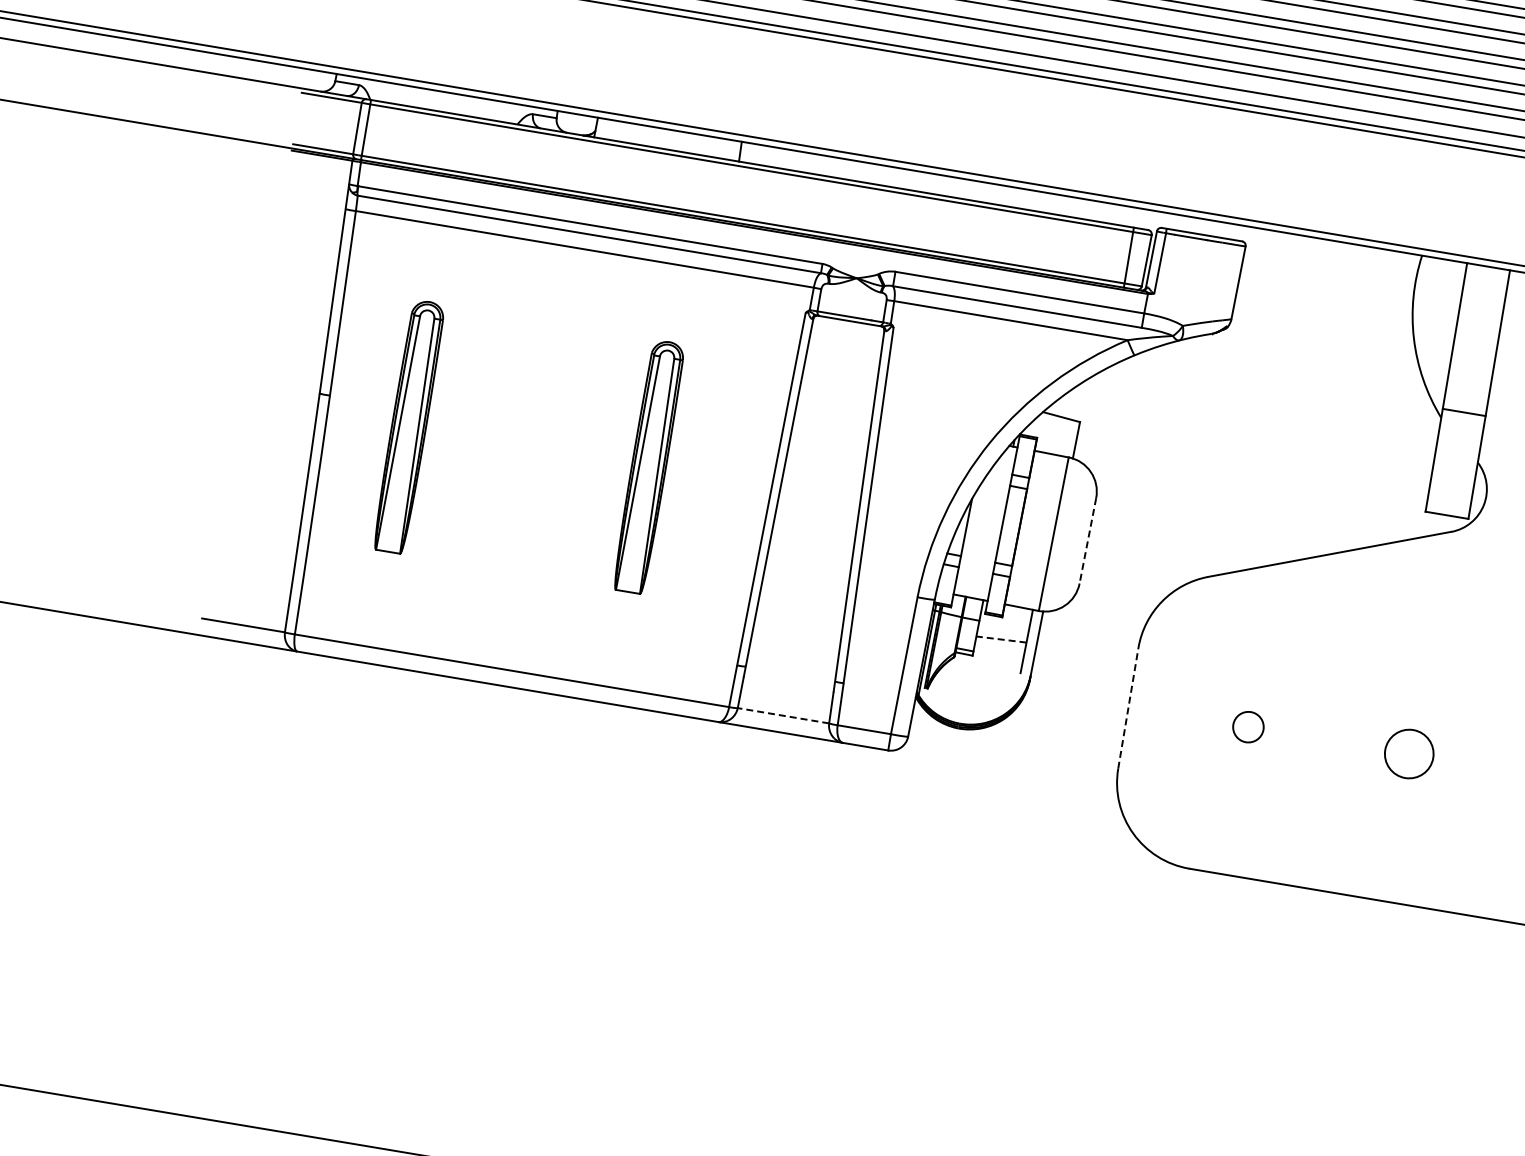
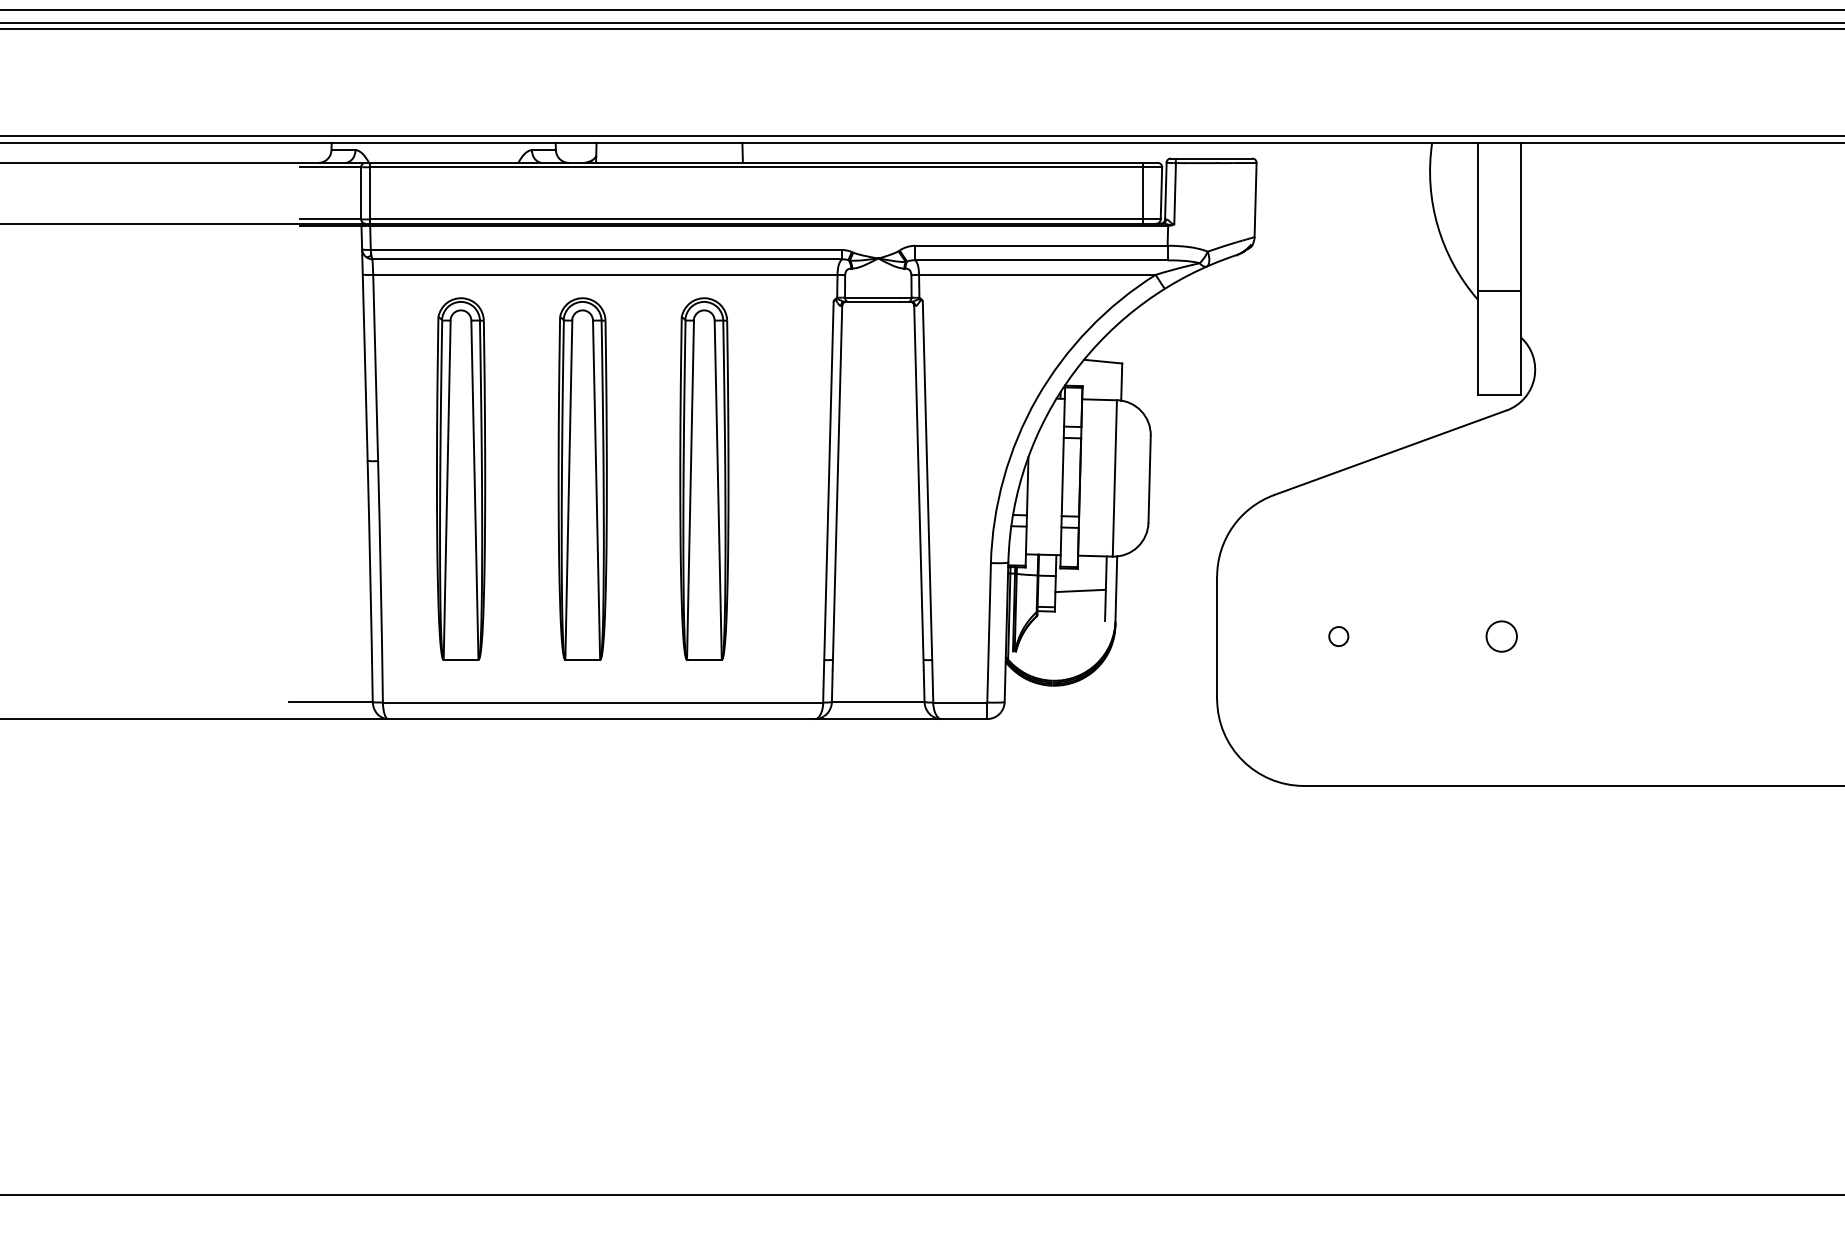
part: (409, 426) -> (461, 478), size x1.43
part: (528, 446) -> (582, 478), added
part: (649, 466) -> (704, 478), size x1.43
line: (1087, 540) -> (1149, 479), dashed -> solid
line: (1001, 639) -> (1080, 590), dashed -> solid
line: (1128, 708) -> (1217, 637), dashed -> solid
line: (782, 716) -> (877, 702), dashed -> solid
circle: (1248, 727) -> (1338, 636), size x0.62
circle: (1409, 753) -> (1501, 636), size x0.62

